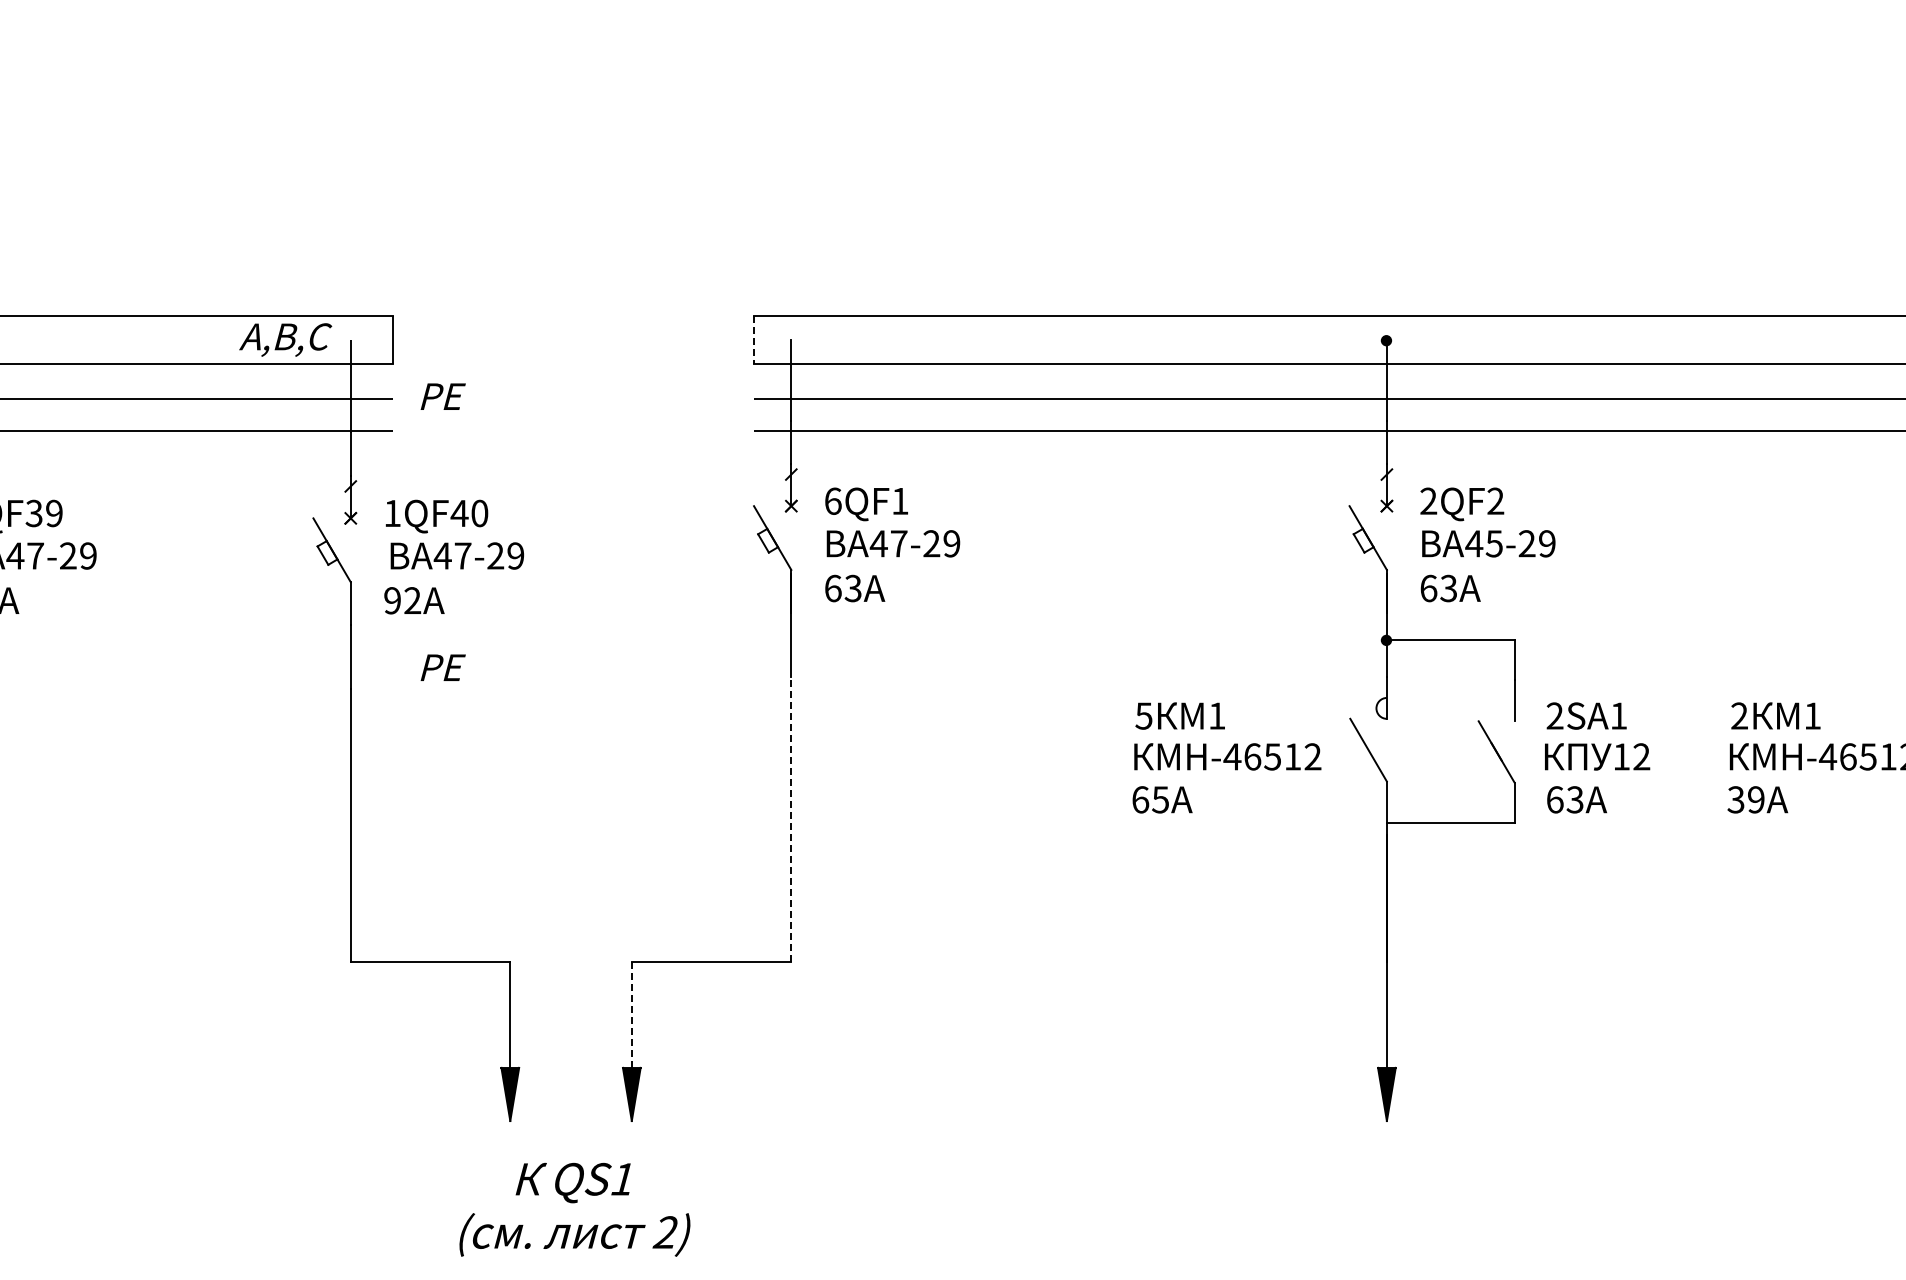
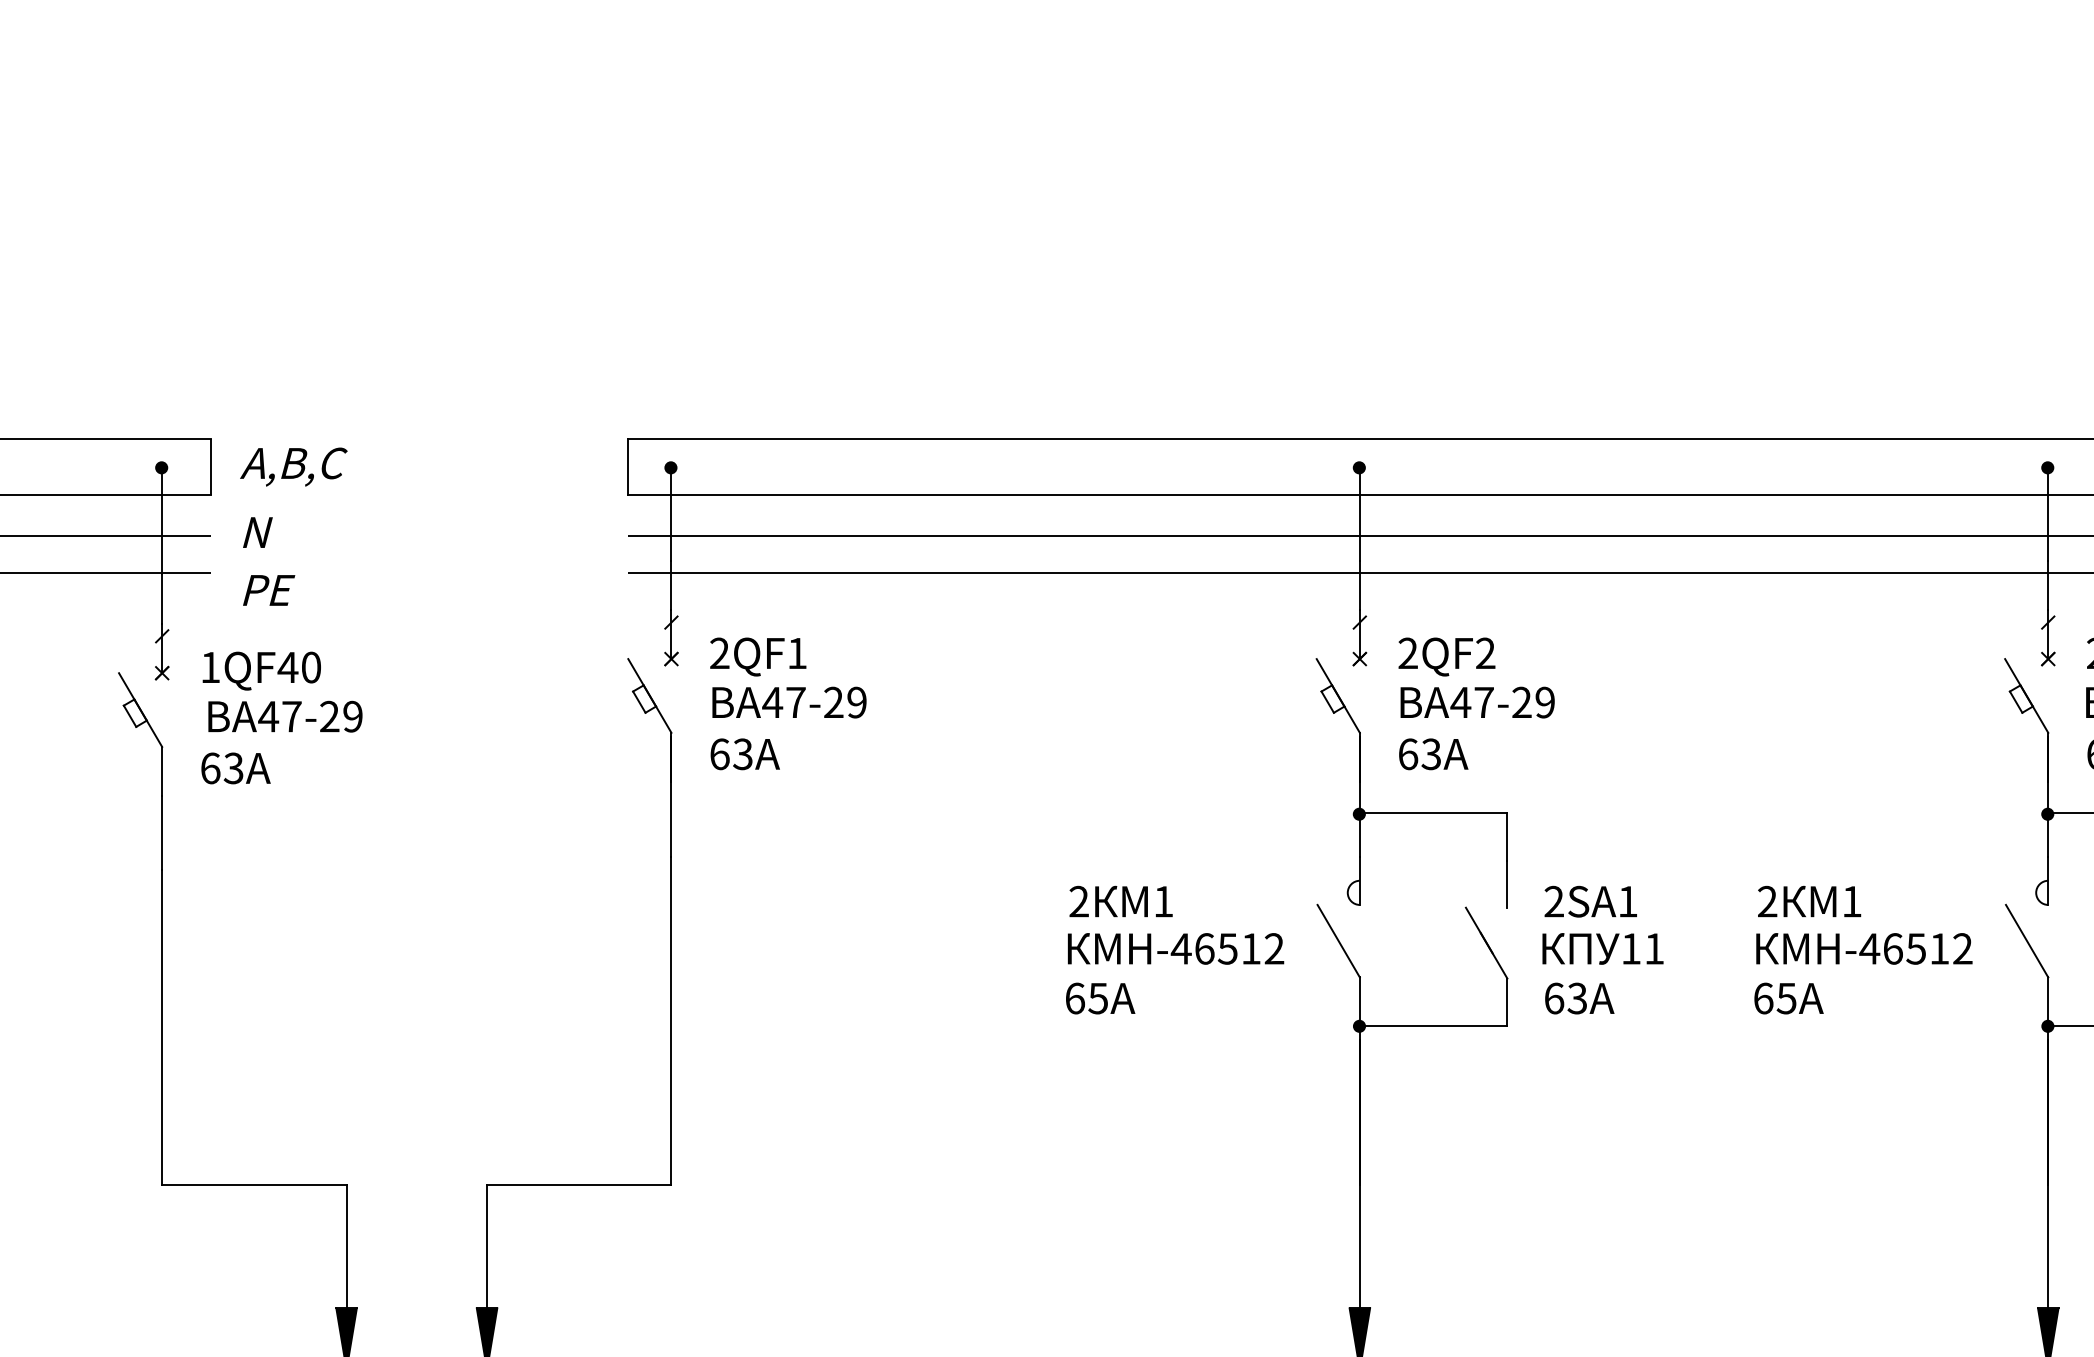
text: (285, 339) -> (293, 466), moved
line: (754, 339) -> (628, 466), dashed -> solid
fill: (349, 340) -> (160, 467), added
fill: (790, 340) -> (670, 467), added
text: (444, 396) -> (270, 532), PE -> N
text: (832, 500) -> (719, 652), 6QF1 -> 2QF1
text: (1493, 543) -> (1483, 702), 45-29 -> 47-29
text: (402, 600) -> (221, 768), 92 -> 63
text: (442, 667) -> (268, 590), moved
text: (1143, 715) -> (1078, 901), 5 -> 2
text: (1641, 756) -> (1654, 948), 12 -> 11
text: (1745, 799) -> (1774, 998), 39 -> 65
line: (791, 818) -> (671, 1020), dashed -> solid
fill: (1386, 823) -> (1359, 1025), added
line: (631, 1015) -> (486, 1247), dashed -> solid

